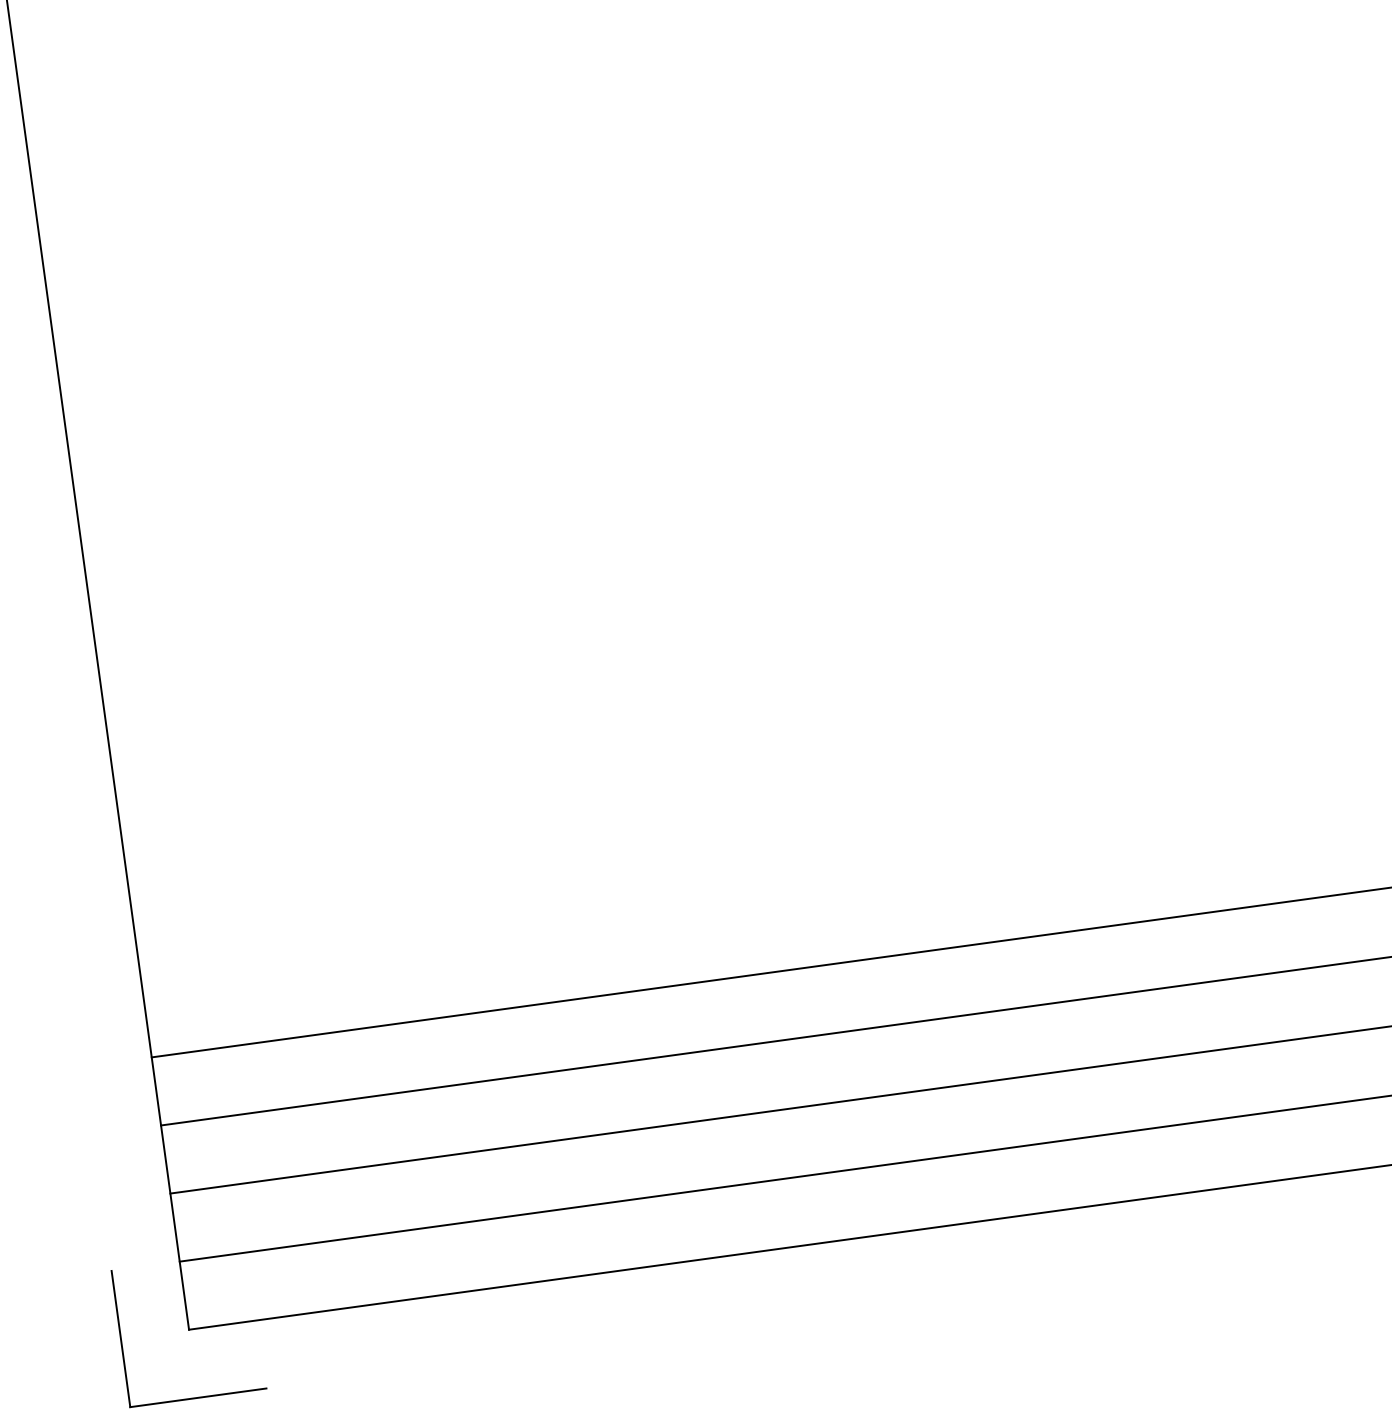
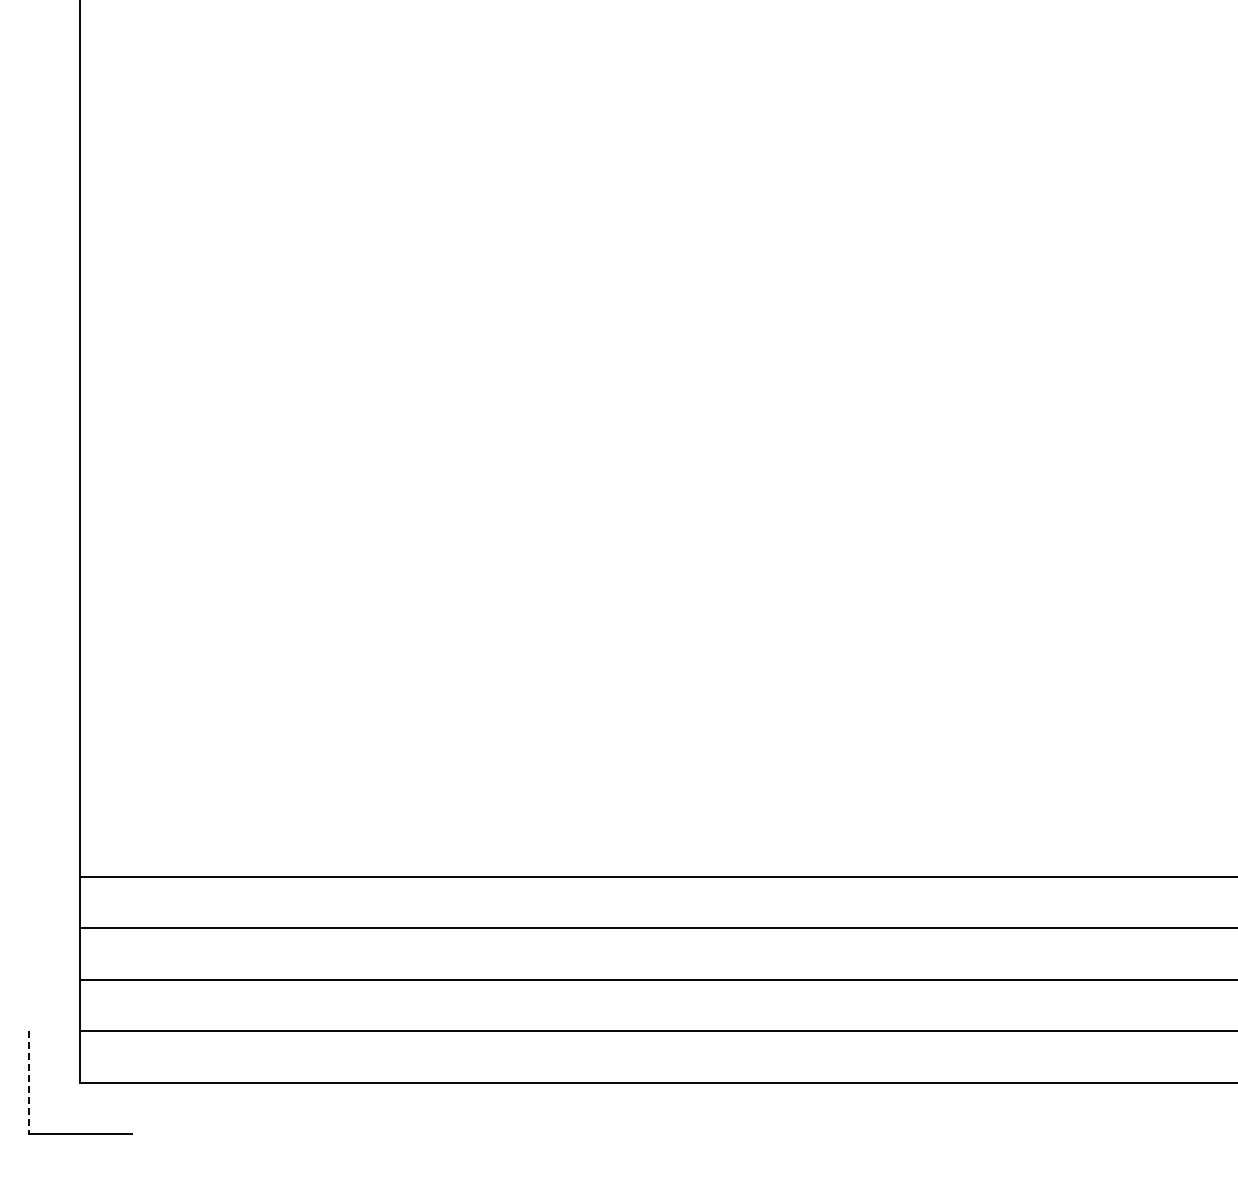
line: (121, 1340) -> (29, 1083), solid -> dashed

